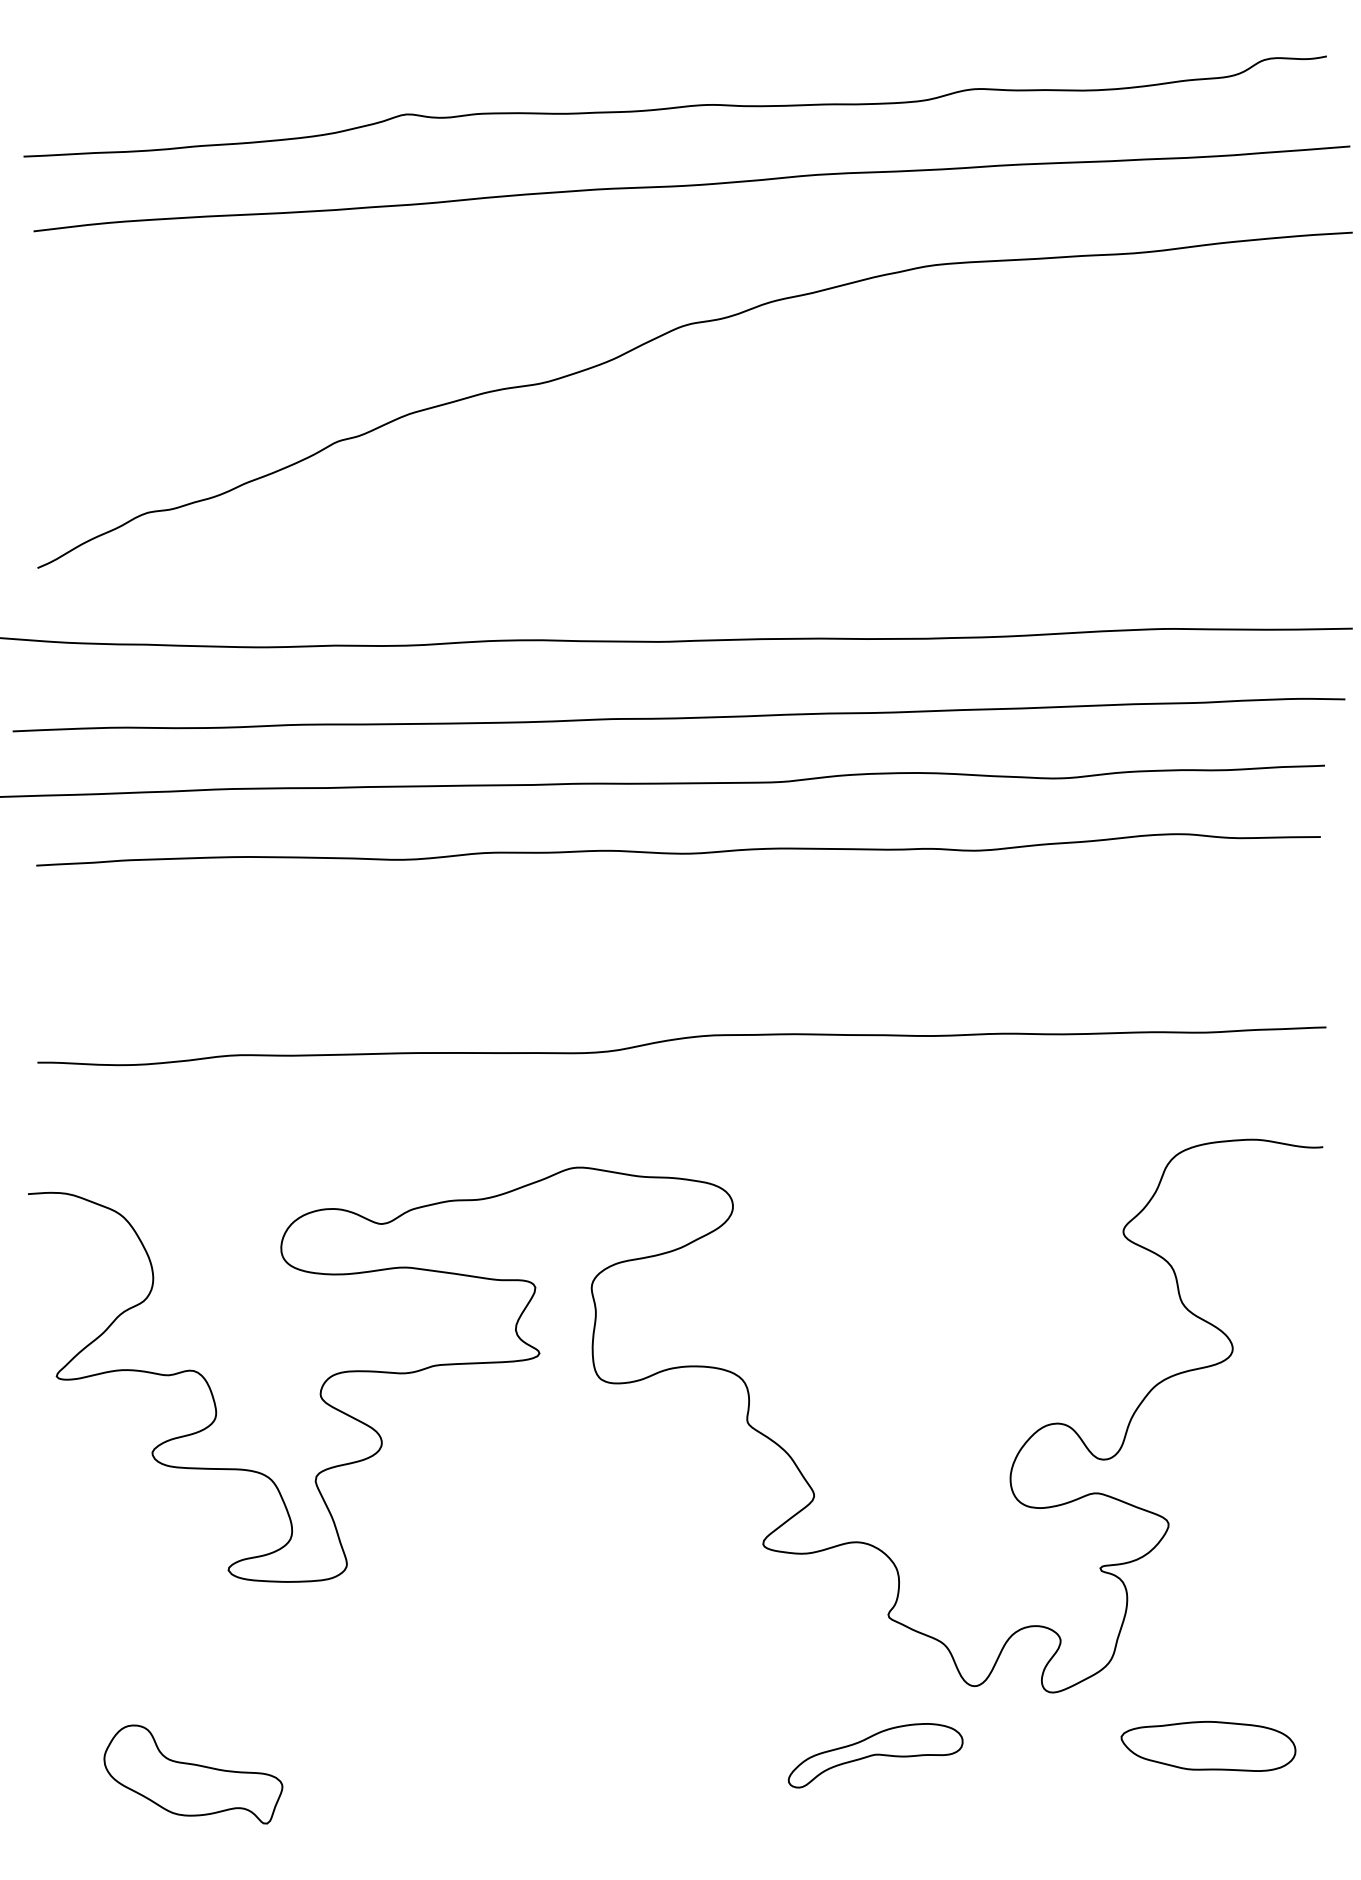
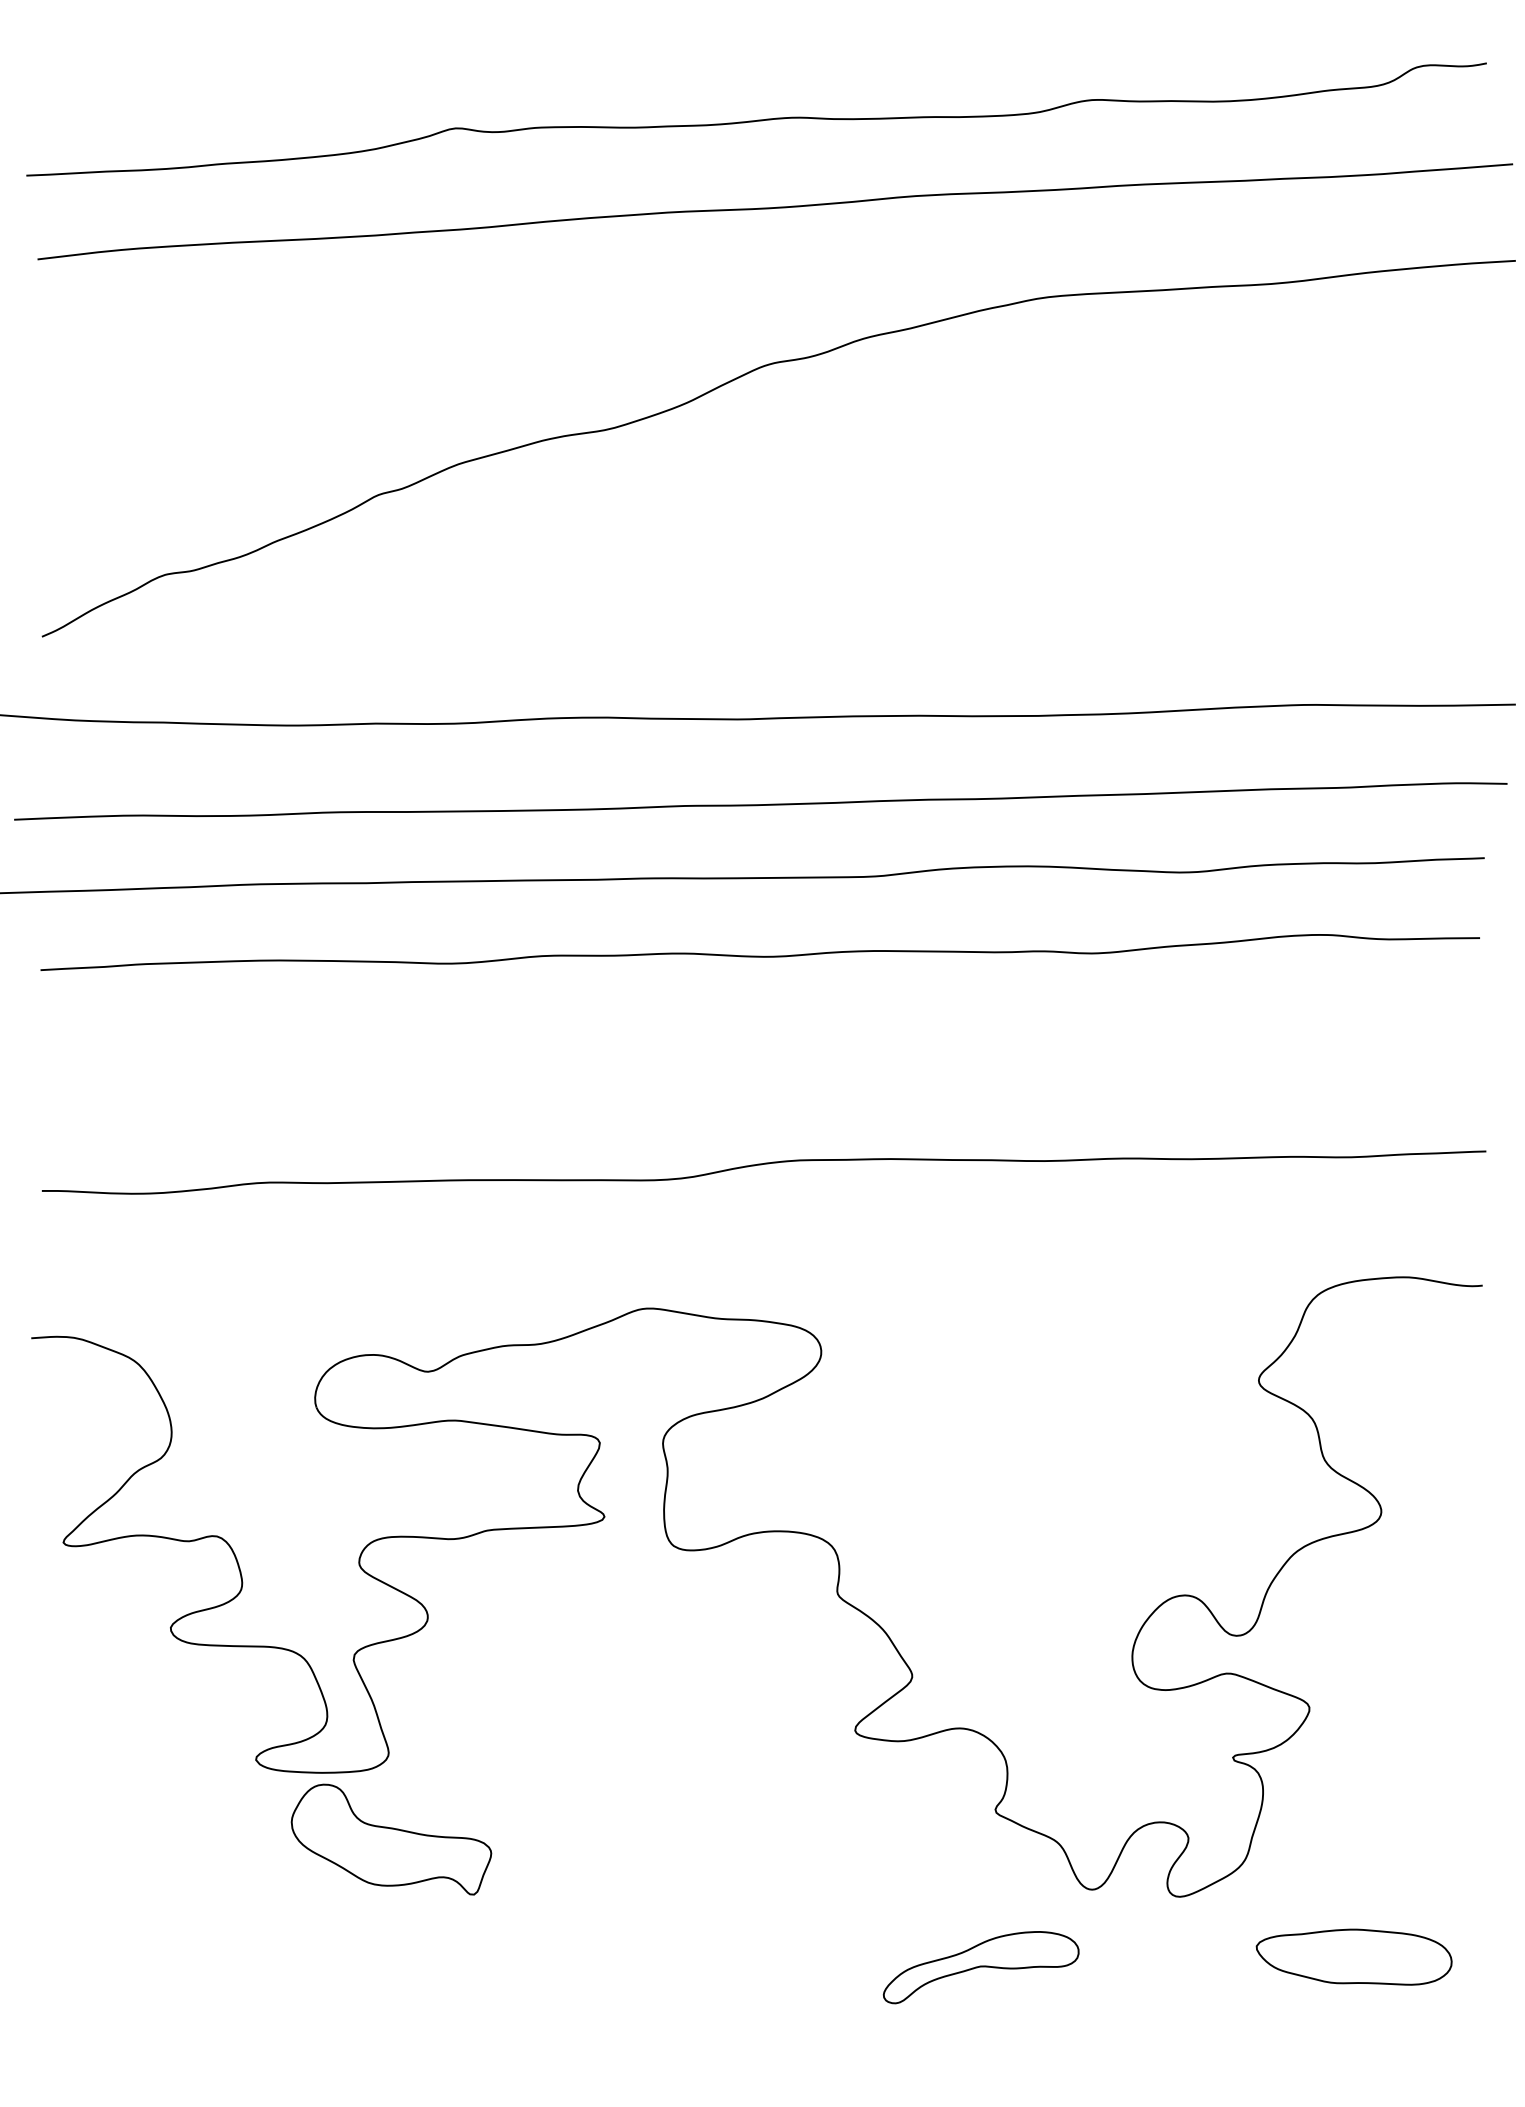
part: (193, 1774) -> (391, 1839), moved

